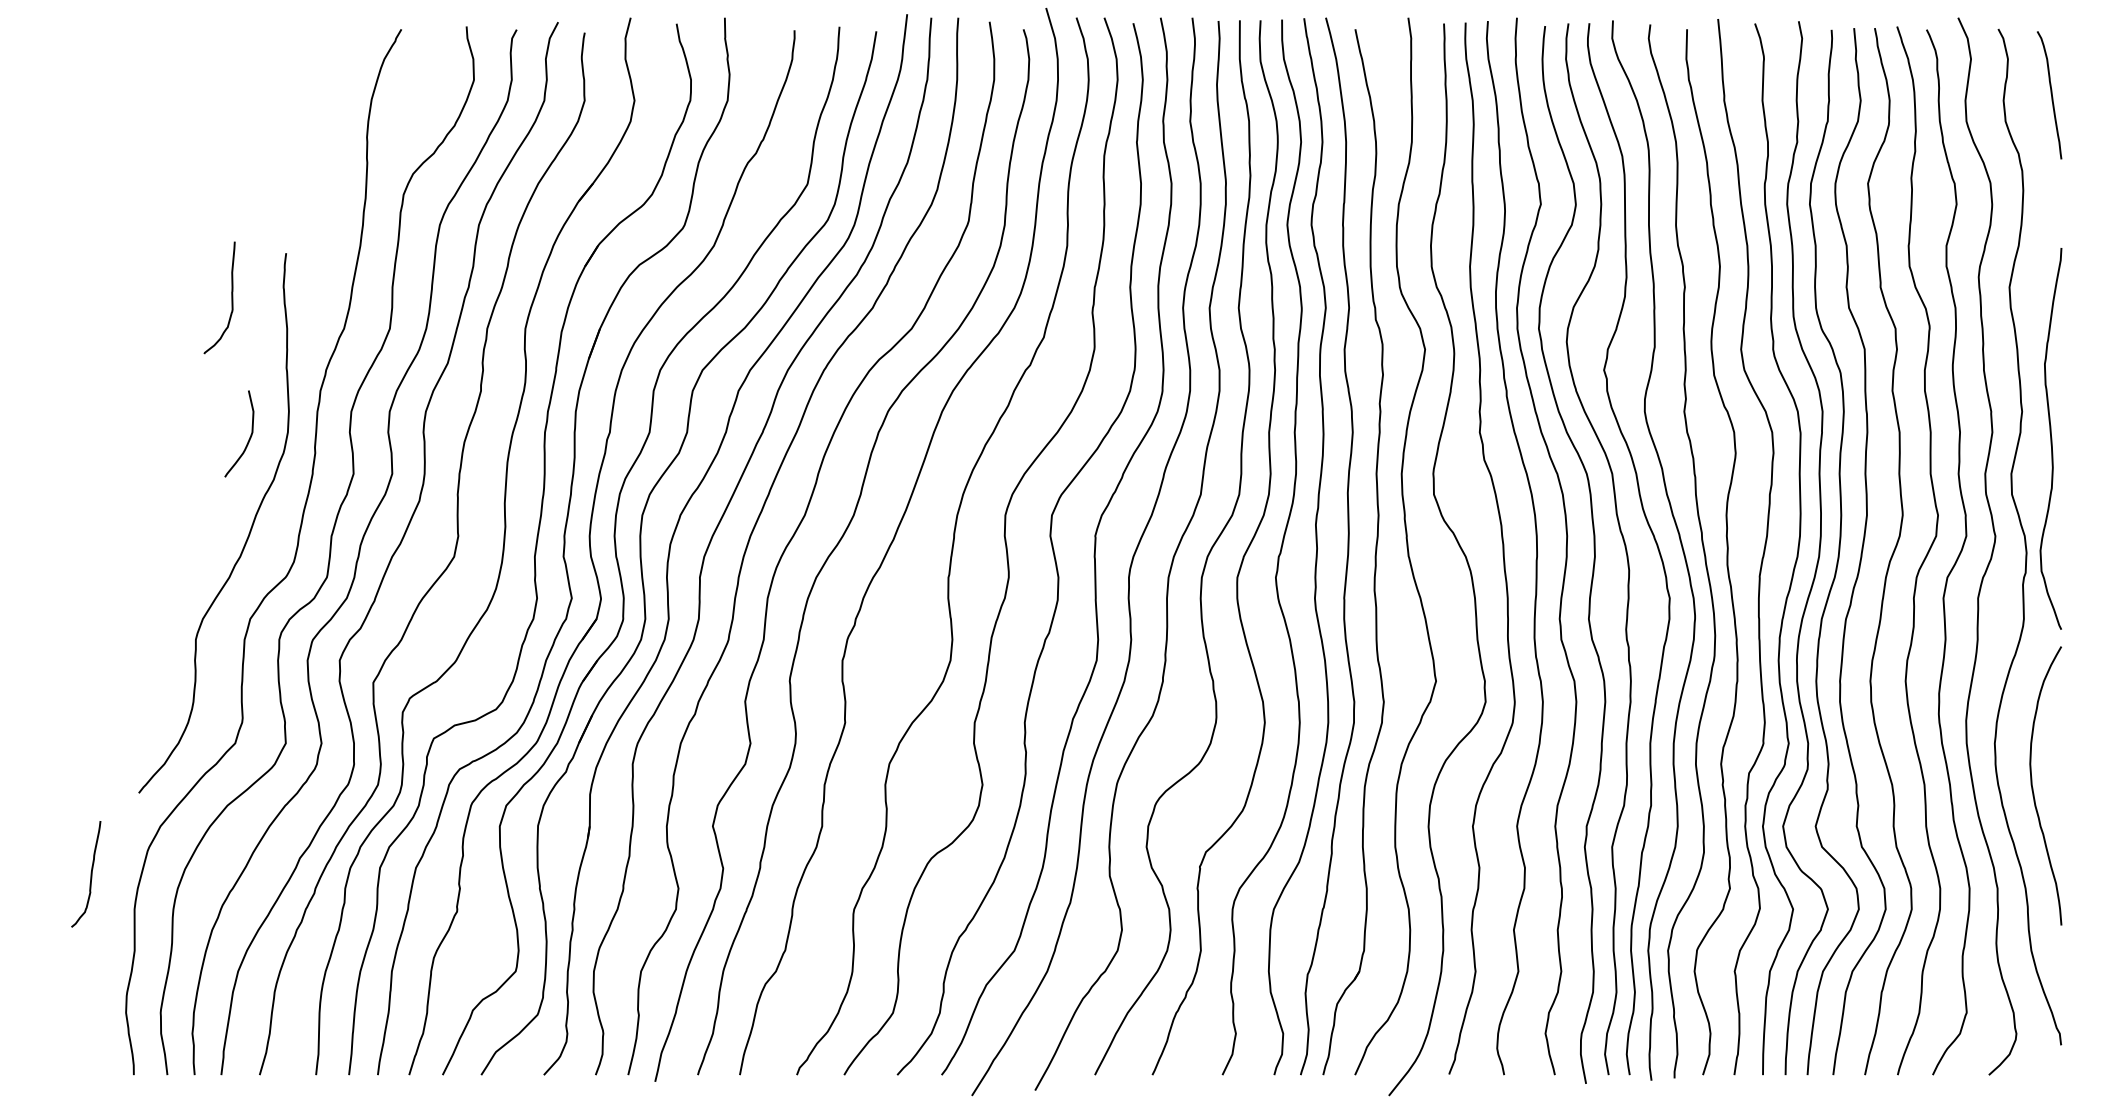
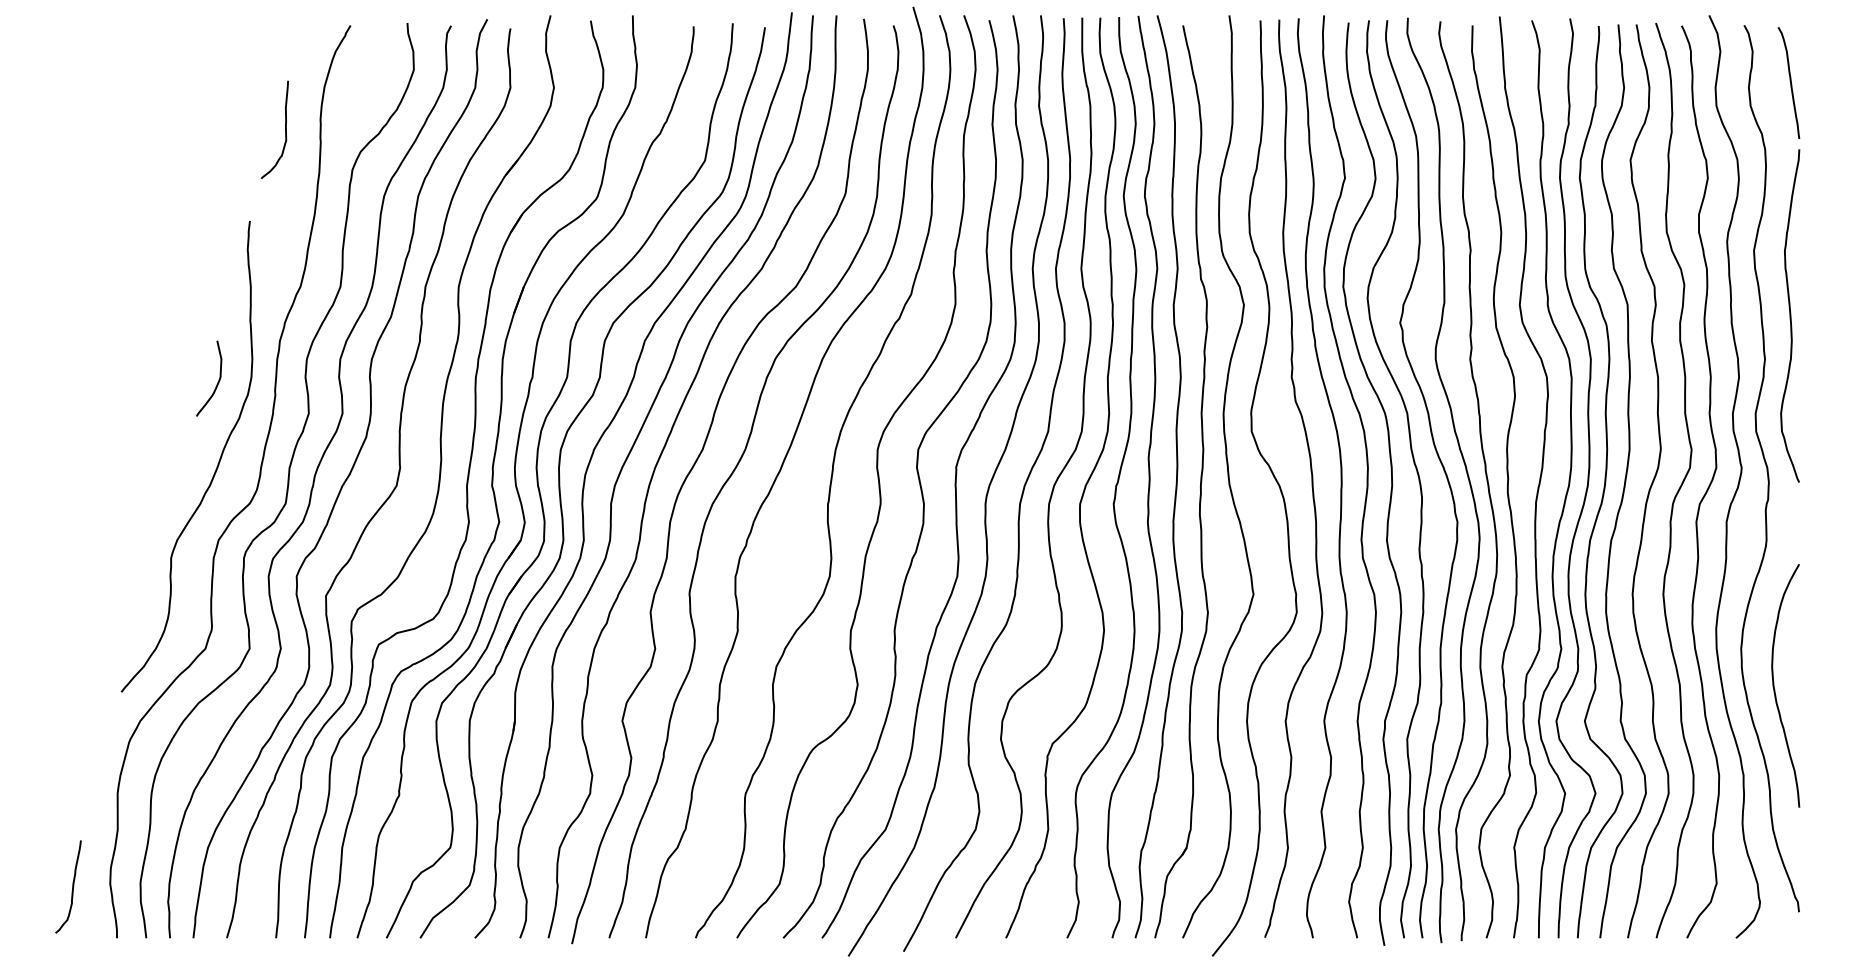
curve: (231, 297) -> (285, 129), moved
curve: (2051, 438) -> (1790, 315), moved
curve: (90, 873) -> (72, 886), moved

